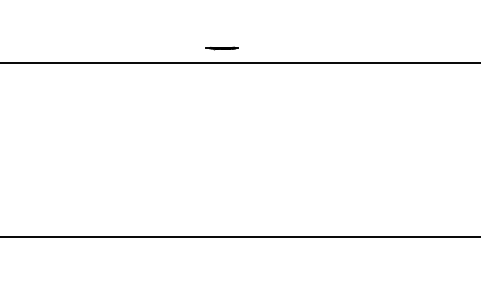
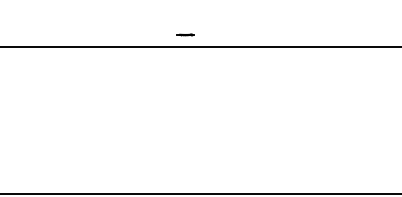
part: (221, 48) -> (184, 35), size x0.6

